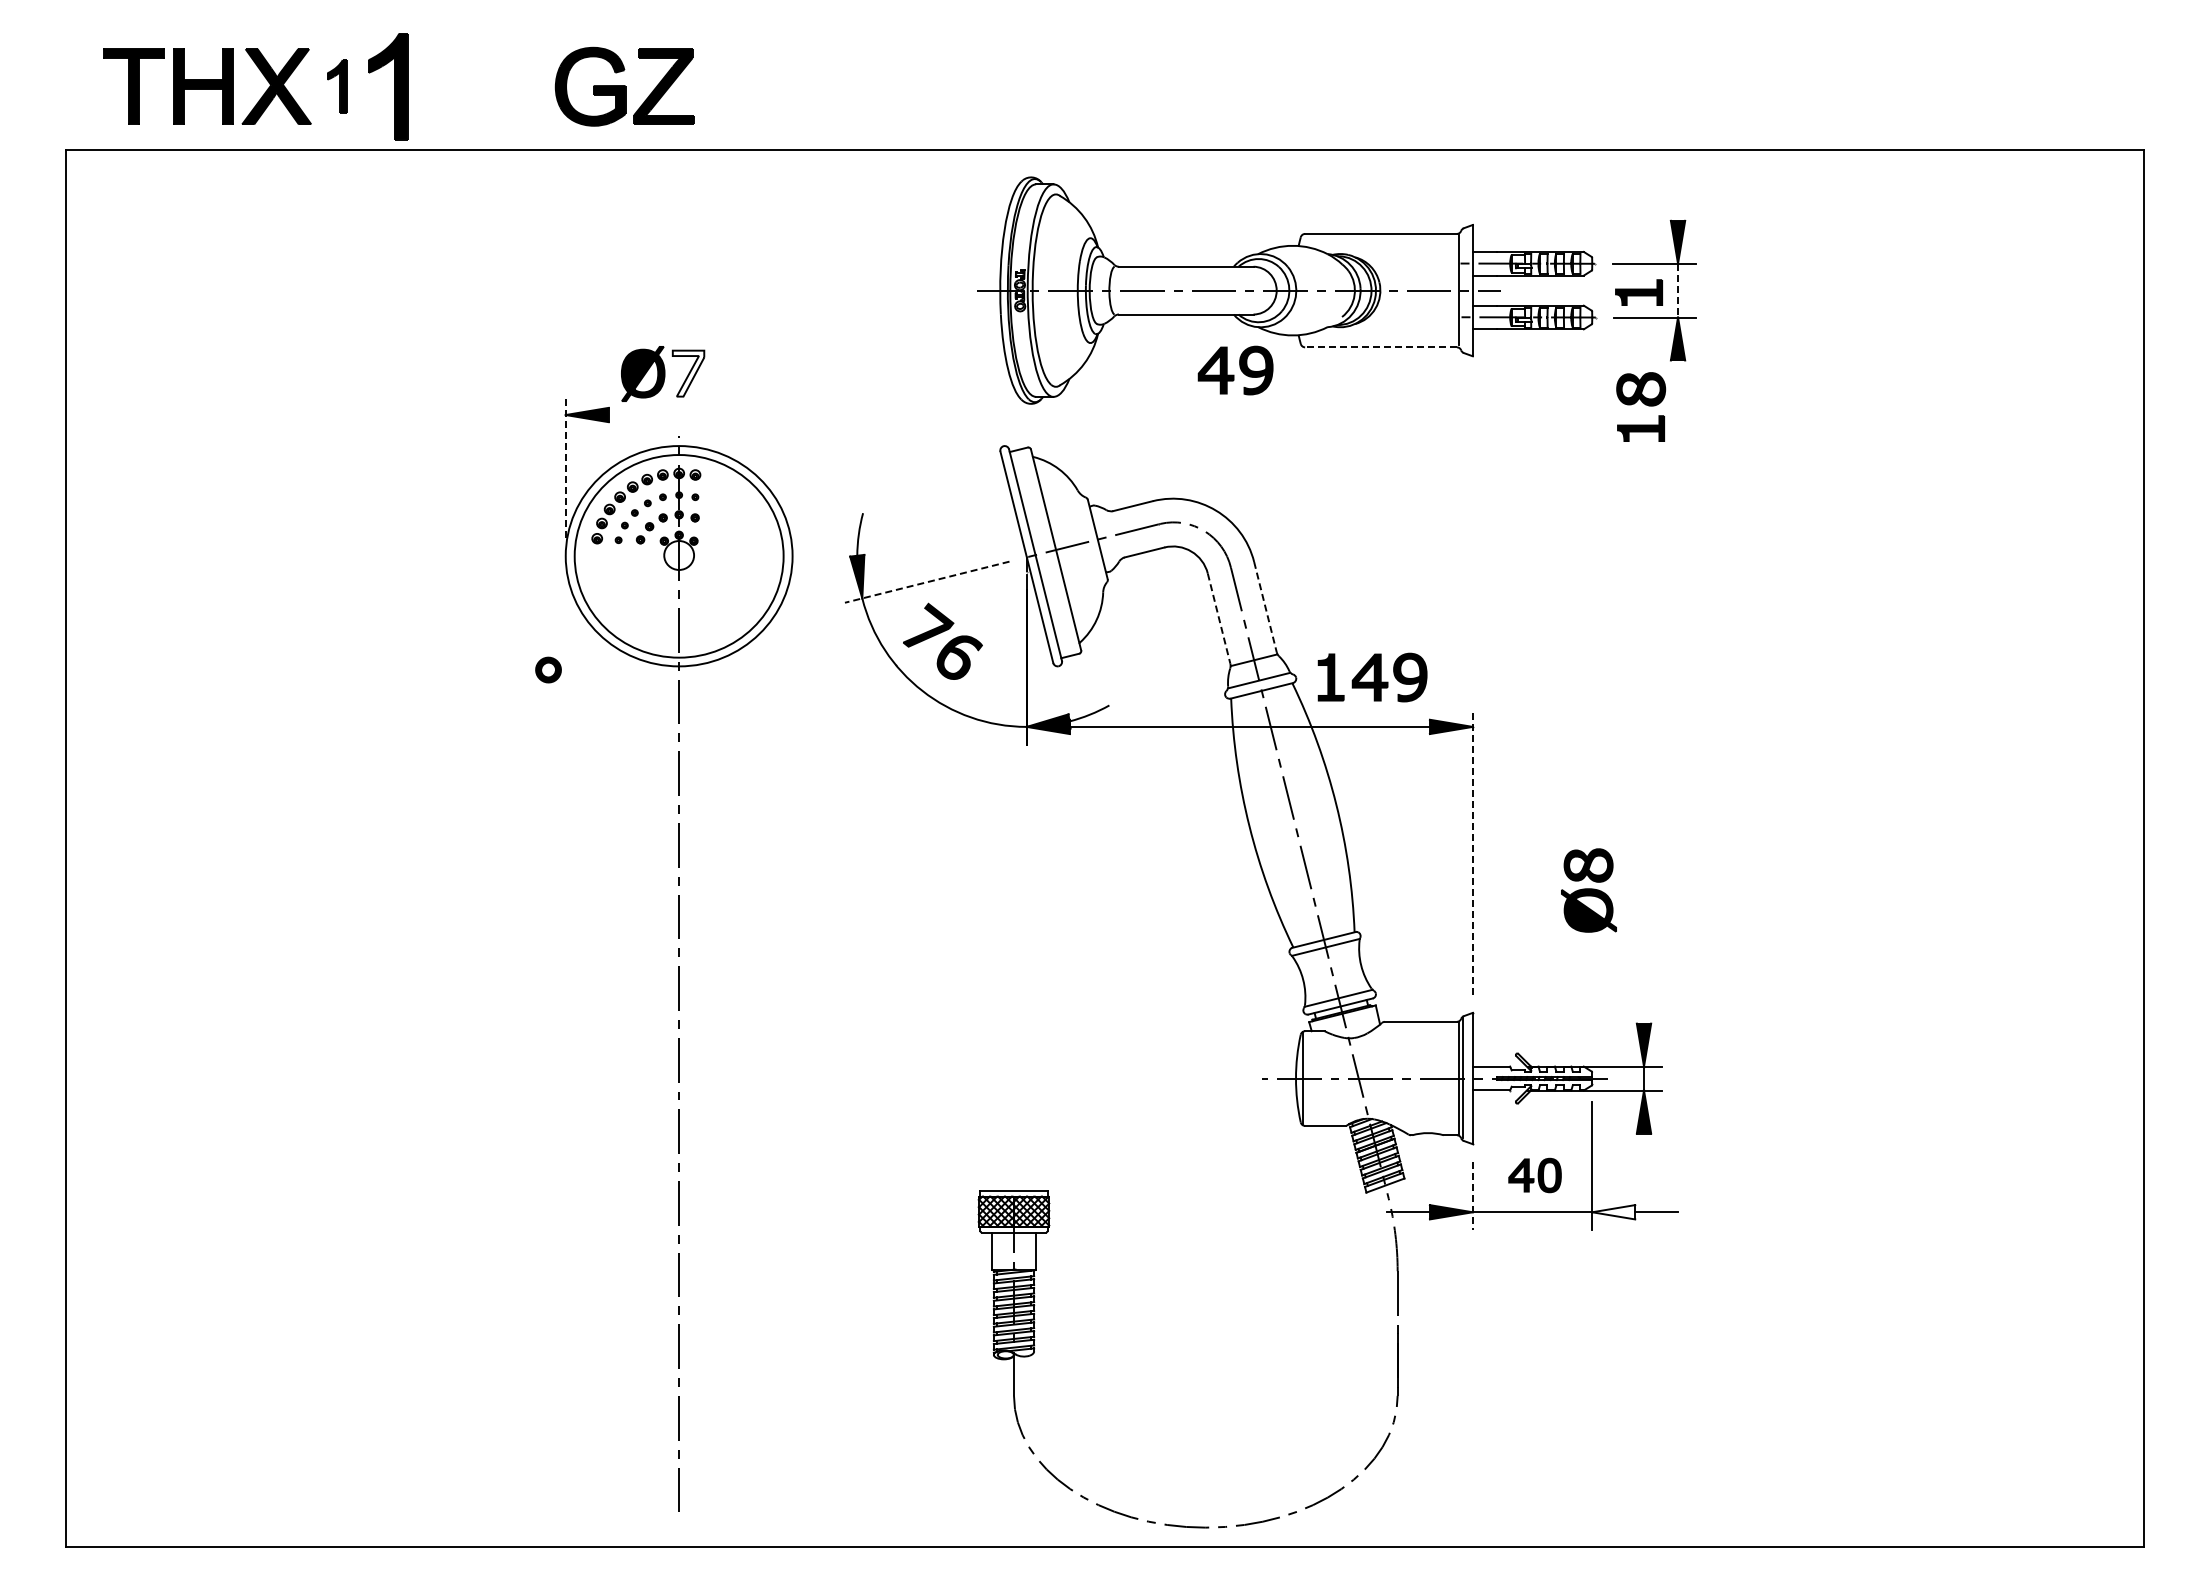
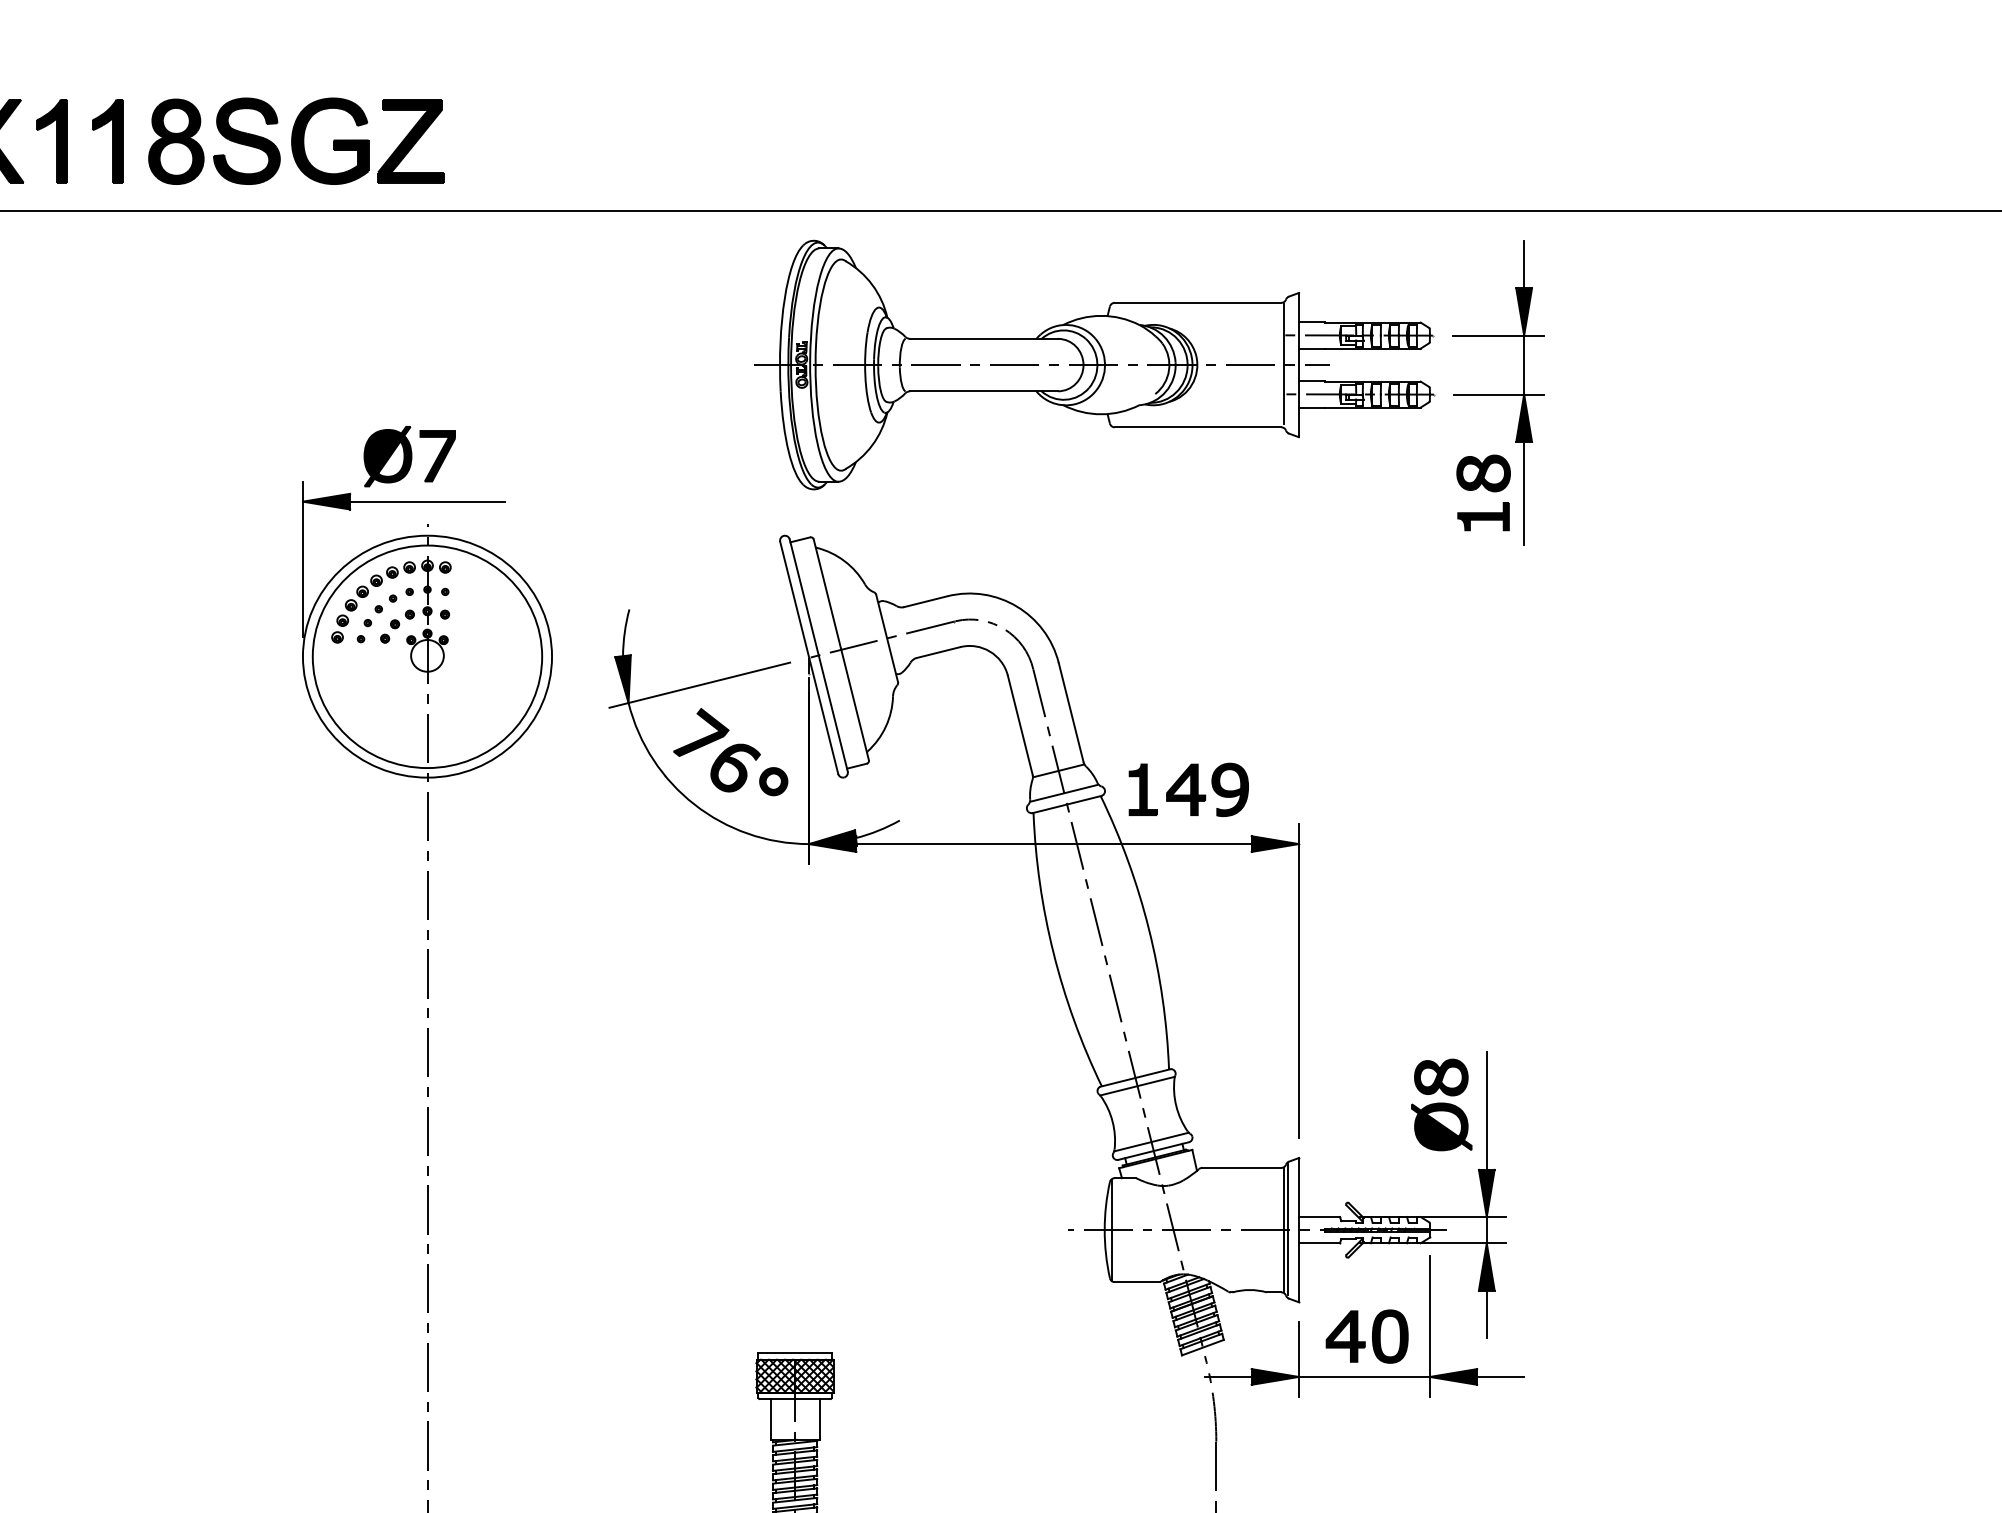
part: (490, 80) -> (220, 134), added
part: (336, 86) -> (51, 140), size x1.43
part: (387, 86) -> (107, 140), size x0.71
line: (1678, 198) -> (1524, 263), added
line: (1678, 290) -> (1524, 364), dashed -> solid
part: (1638, 292) -> (1480, 367), removed
line: (1381, 347) -> (1198, 427), dashed -> solid
part: (1235, 370) -> (1038, 452), removed
fill: (688, 373) -> (437, 456), added
line: (1678, 407) -> (1524, 493), added
line: (678, 415) -> (426, 502), added
line: (565, 467) -> (302, 559), dashed -> solid
line: (927, 582) -> (700, 685), dashed -> solid
line: (1265, 607) -> (1071, 712), dashed -> solid
line: (1219, 619) -> (1020, 726), dashed -> solid
part: (548, 669) -> (773, 781), moved
line: (1472, 851) -> (1298, 980), dashed -> solid
part: (1588, 890) -> (1441, 1104), moved
line: (1644, 969) -> (1487, 1110), added
line: (1644, 1154) -> (1487, 1313), added
part: (1534, 1175) -> (1366, 1336), size x1.43
line: (1472, 1196) -> (1298, 1359), dashed -> solid
fill: (1613, 1212) -> (1453, 1377), added

